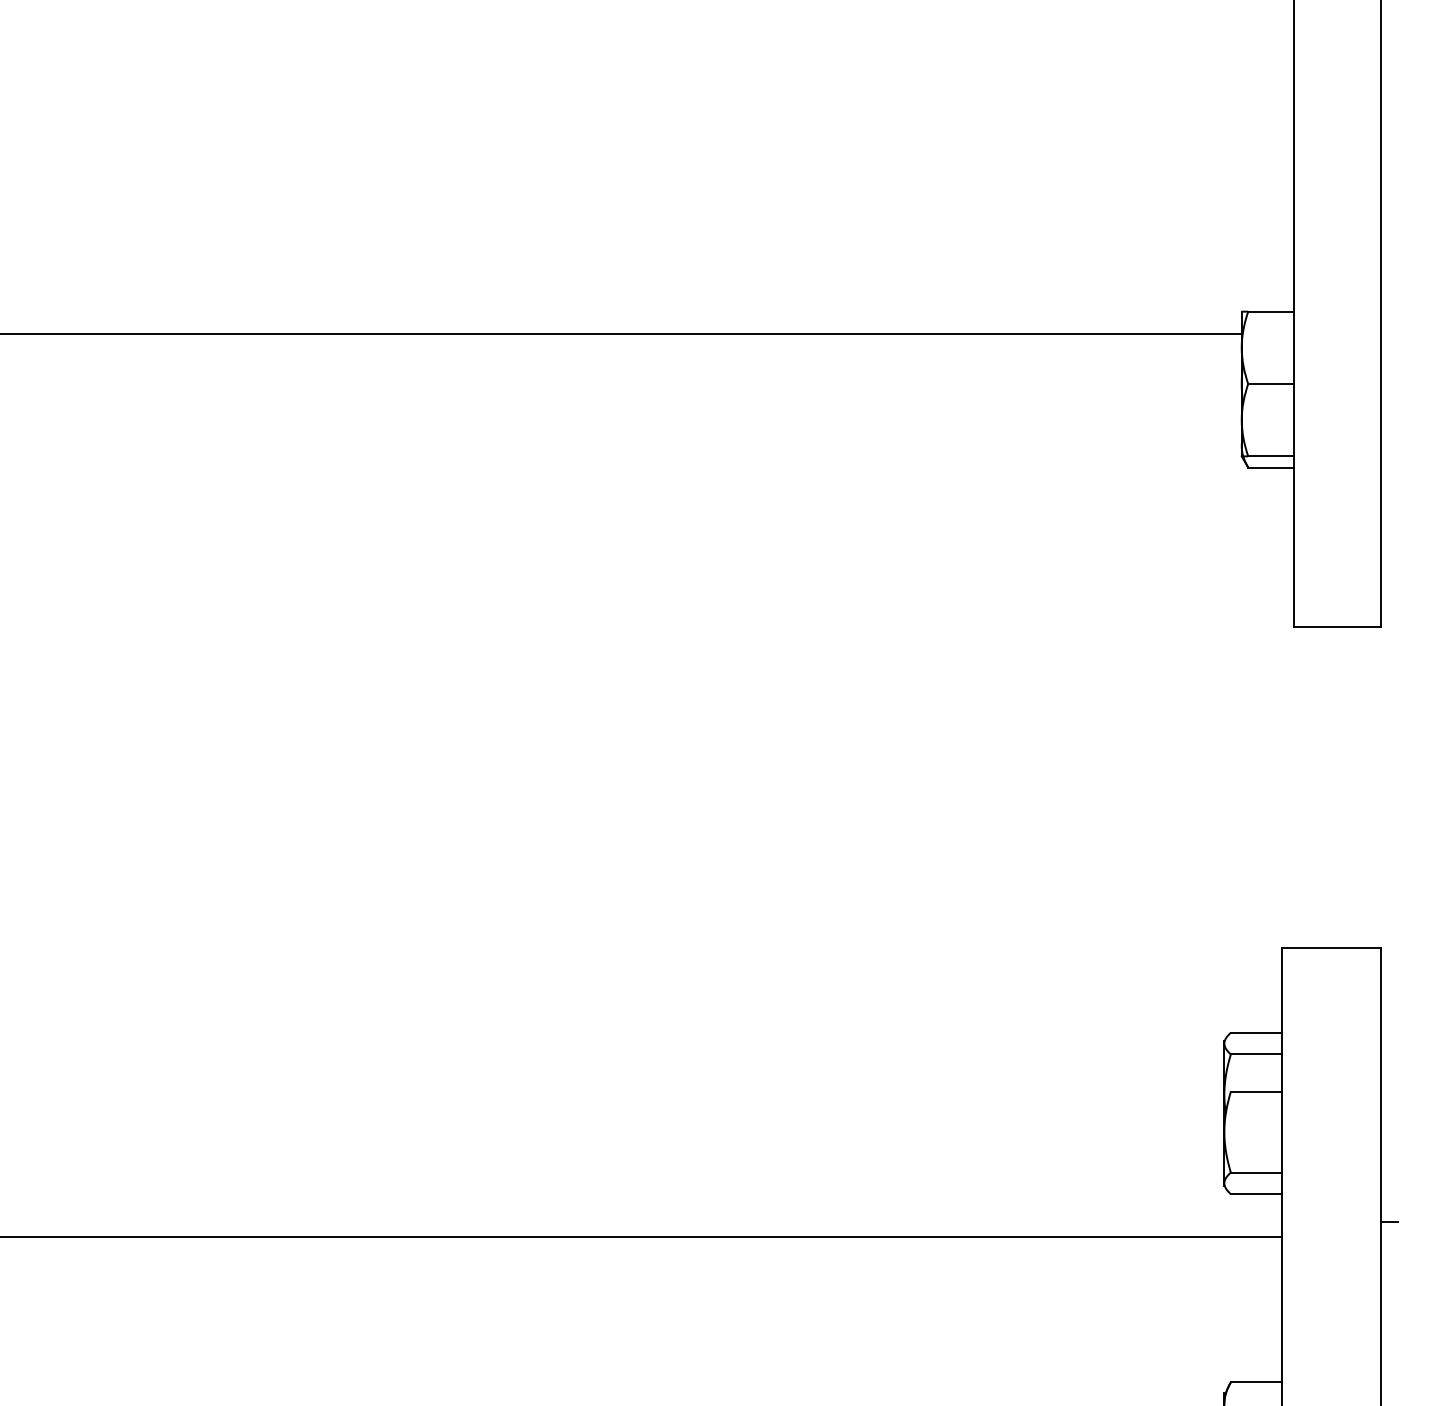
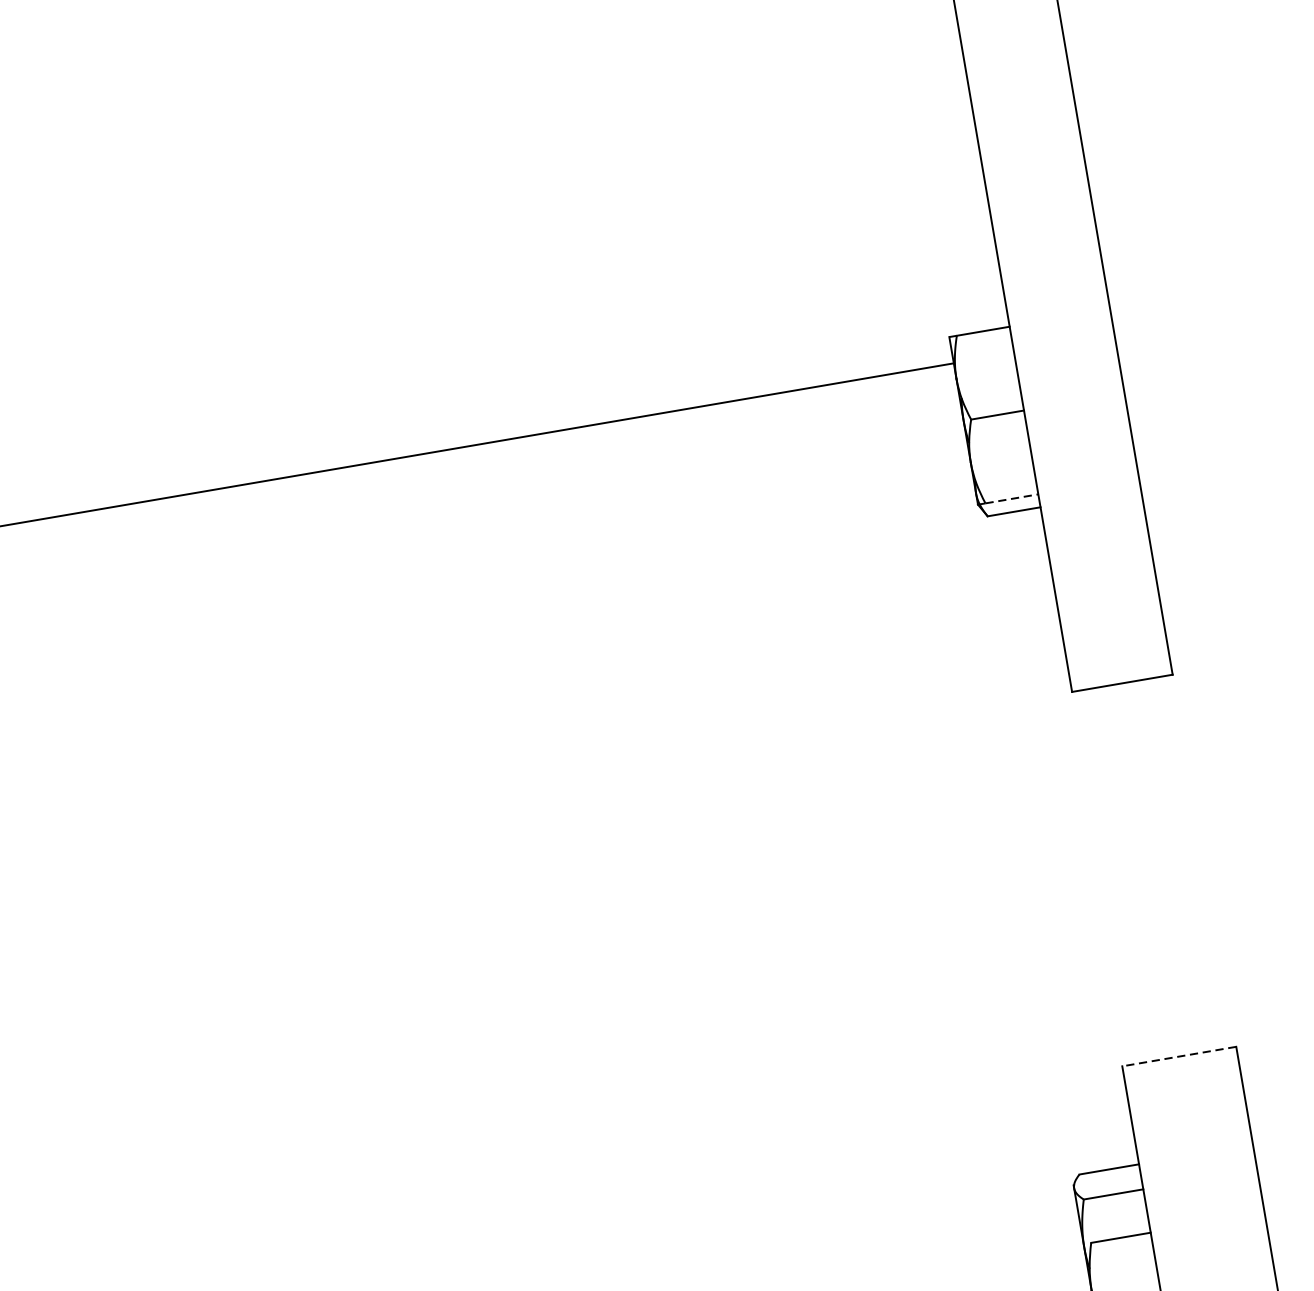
line: (1271, 456) -> (1012, 498), solid -> dashed
line: (1330, 948) -> (1178, 1057), solid -> dashed

